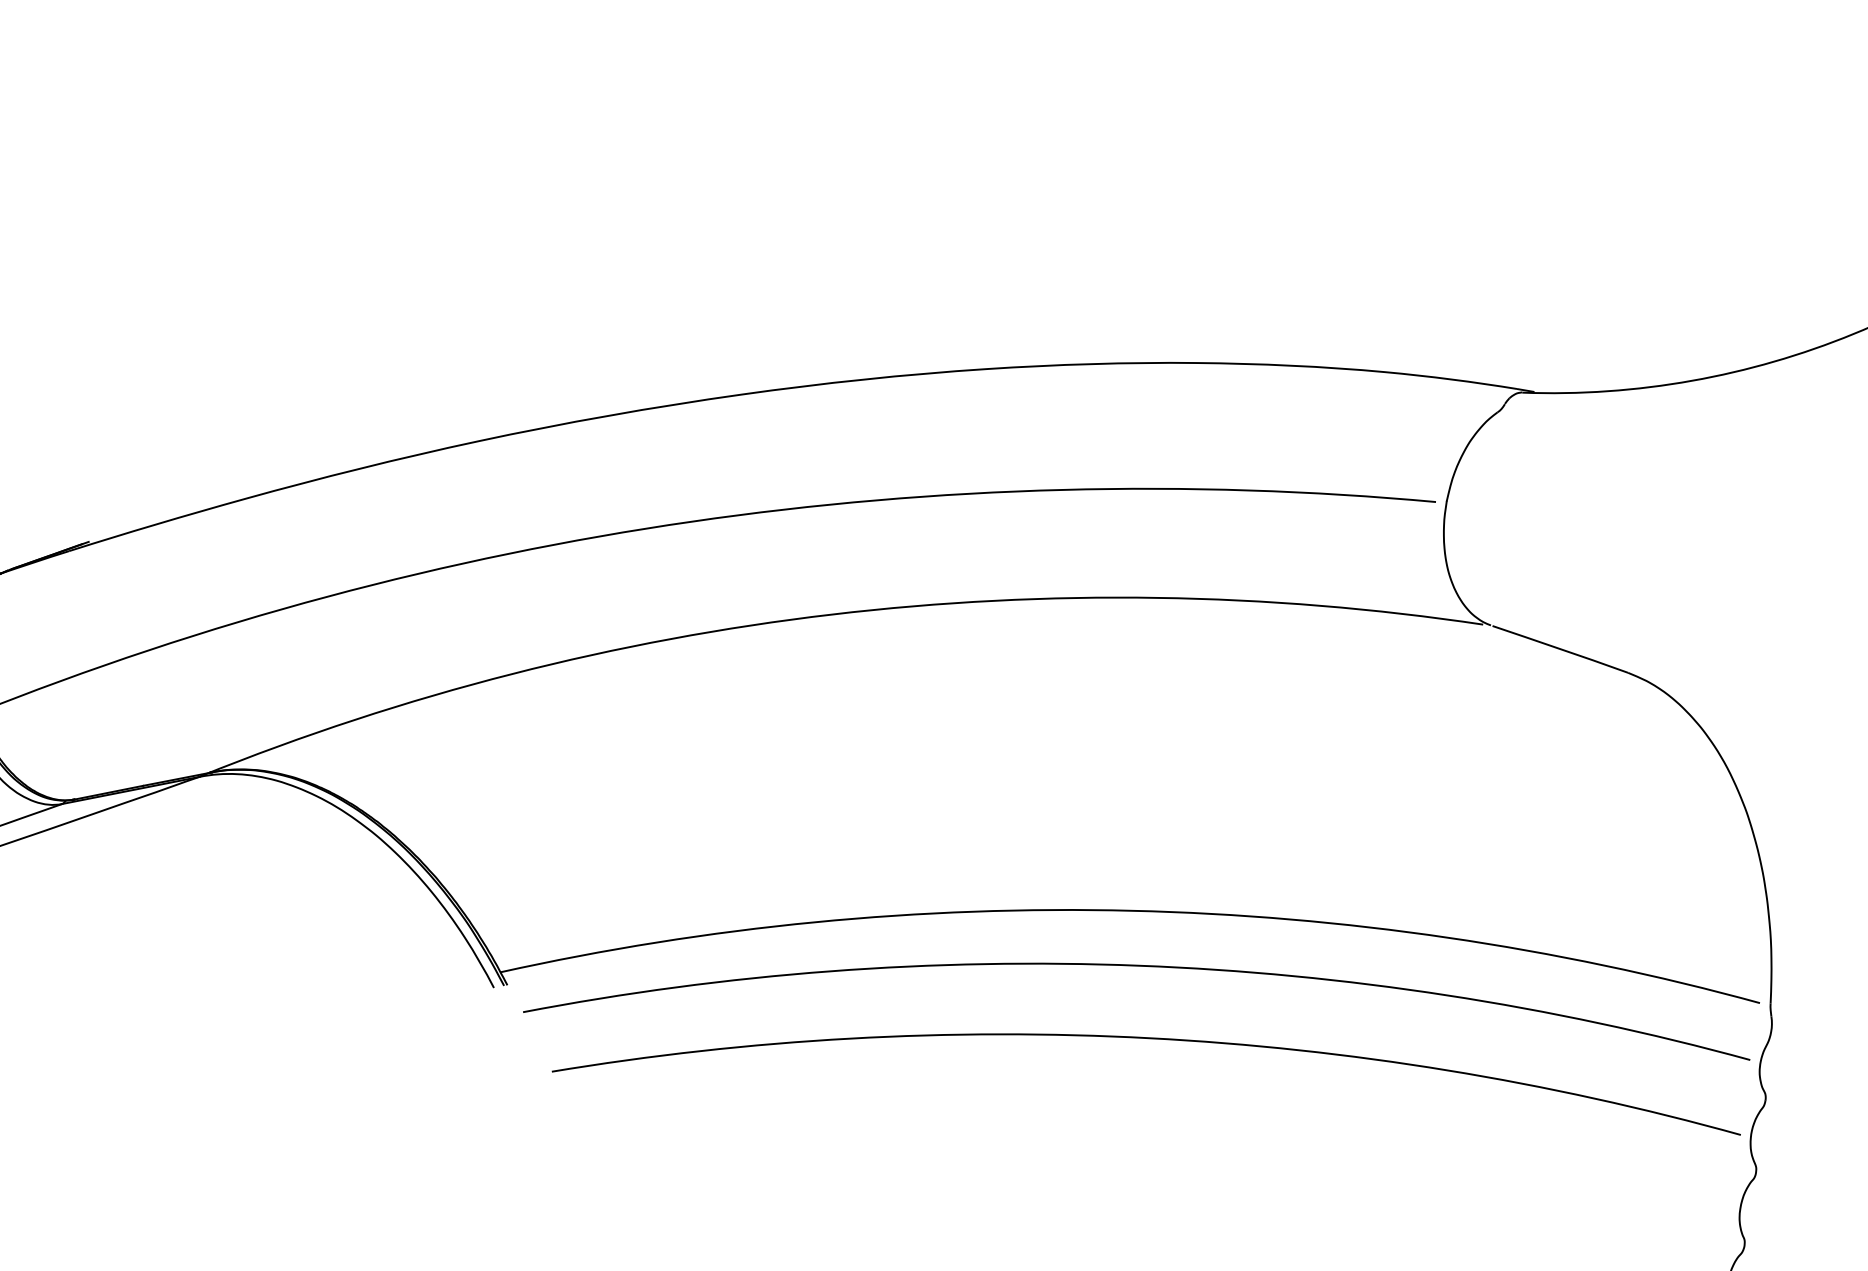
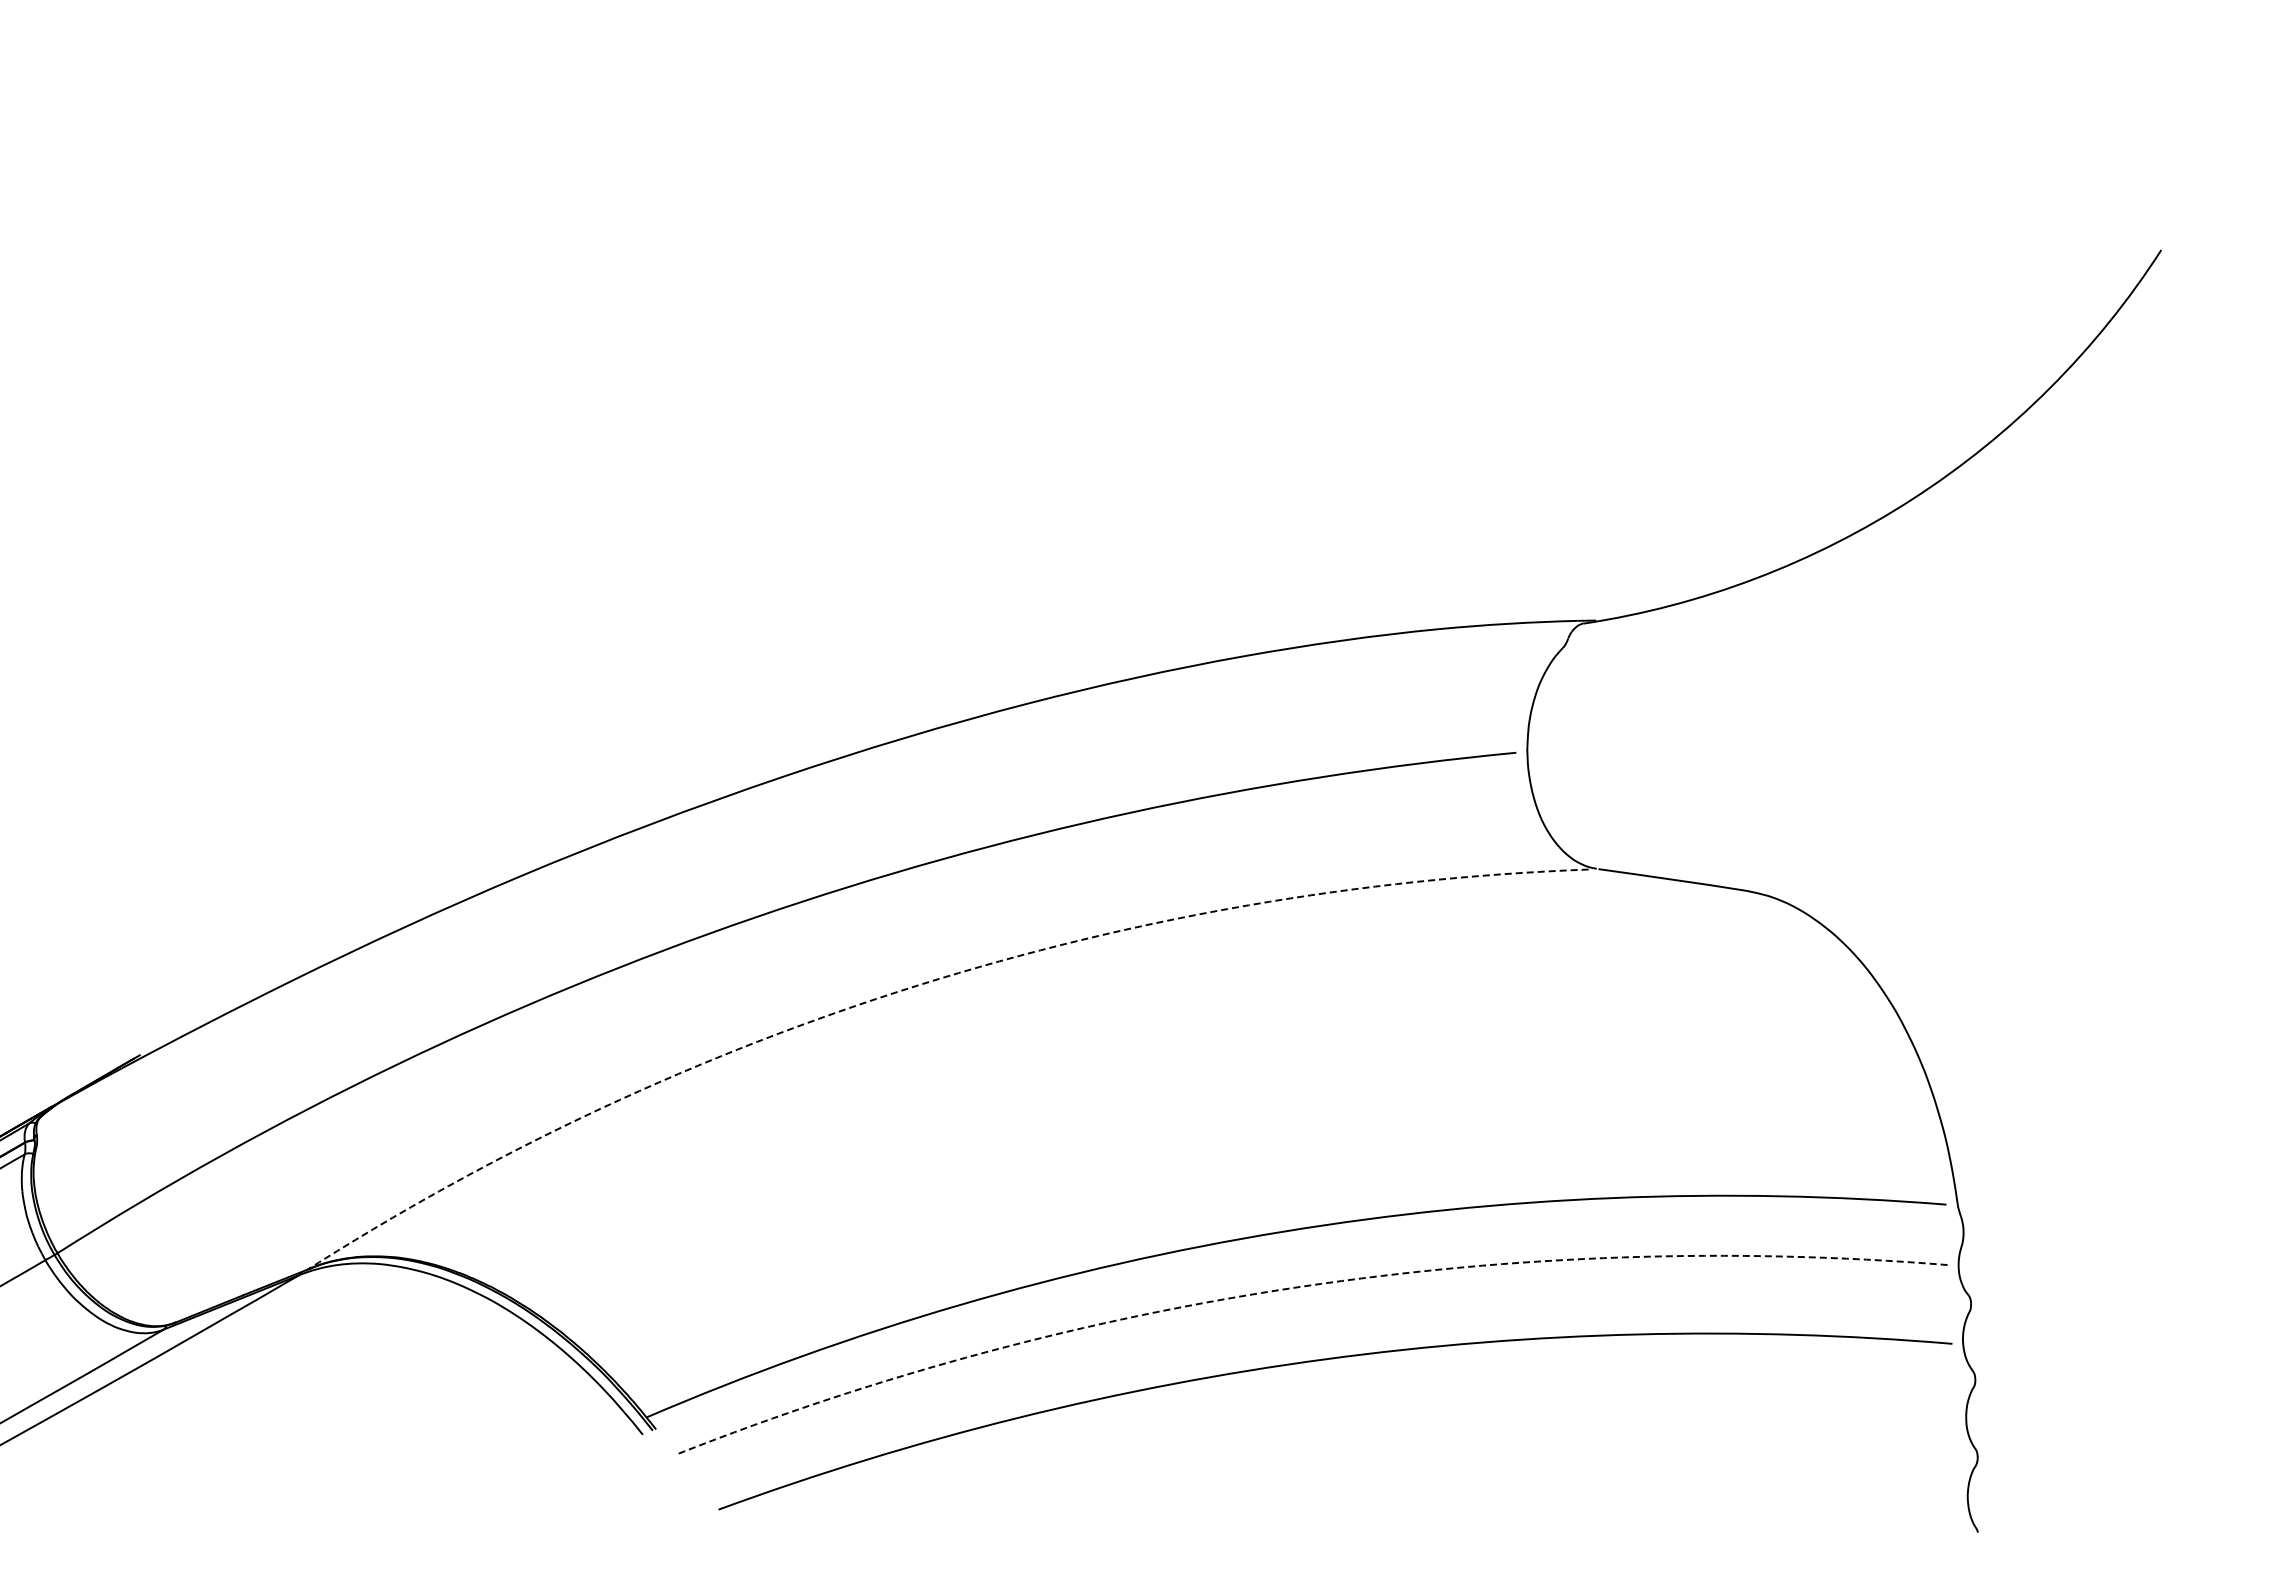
arc: (831, 614) -> (917, 985), solid -> dashed
arc: (1139, 965) -> (1301, 1286), solid -> dashed

